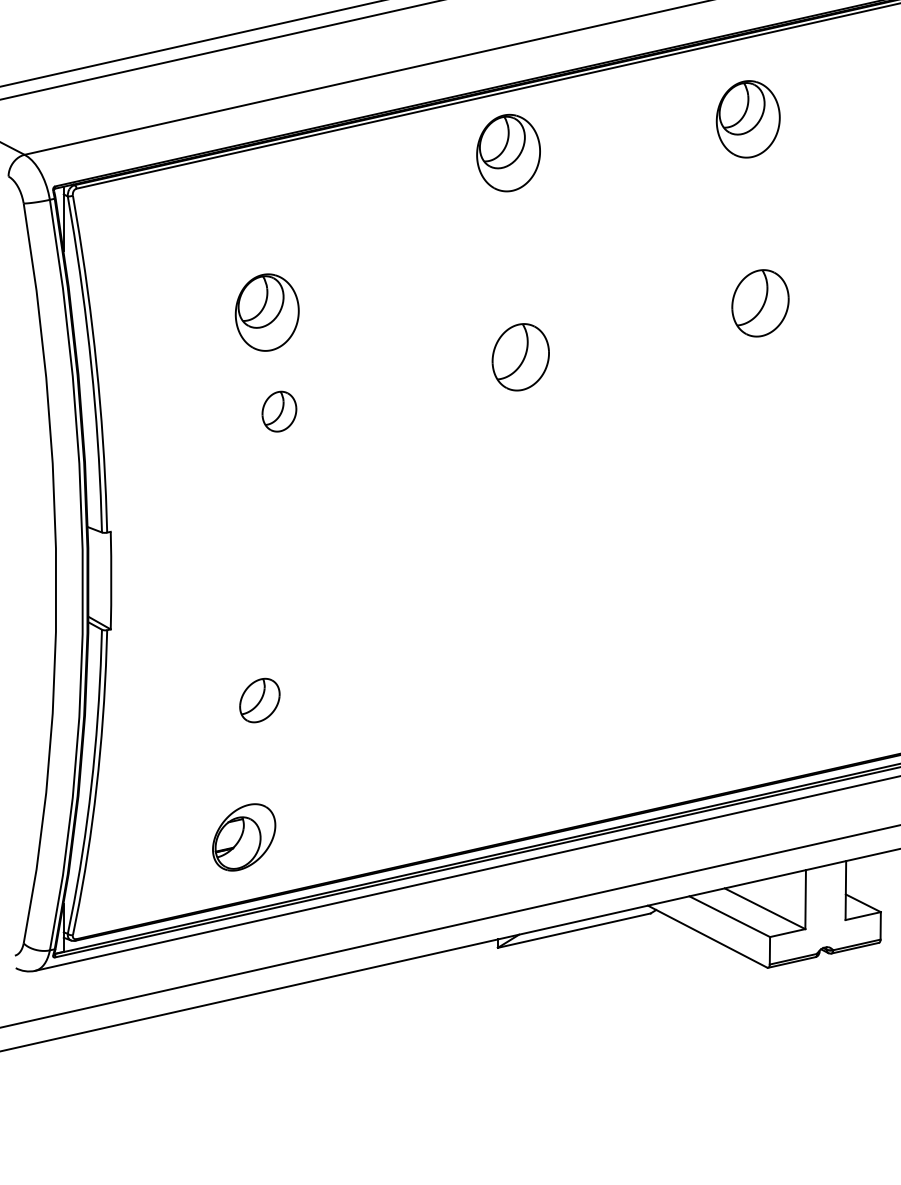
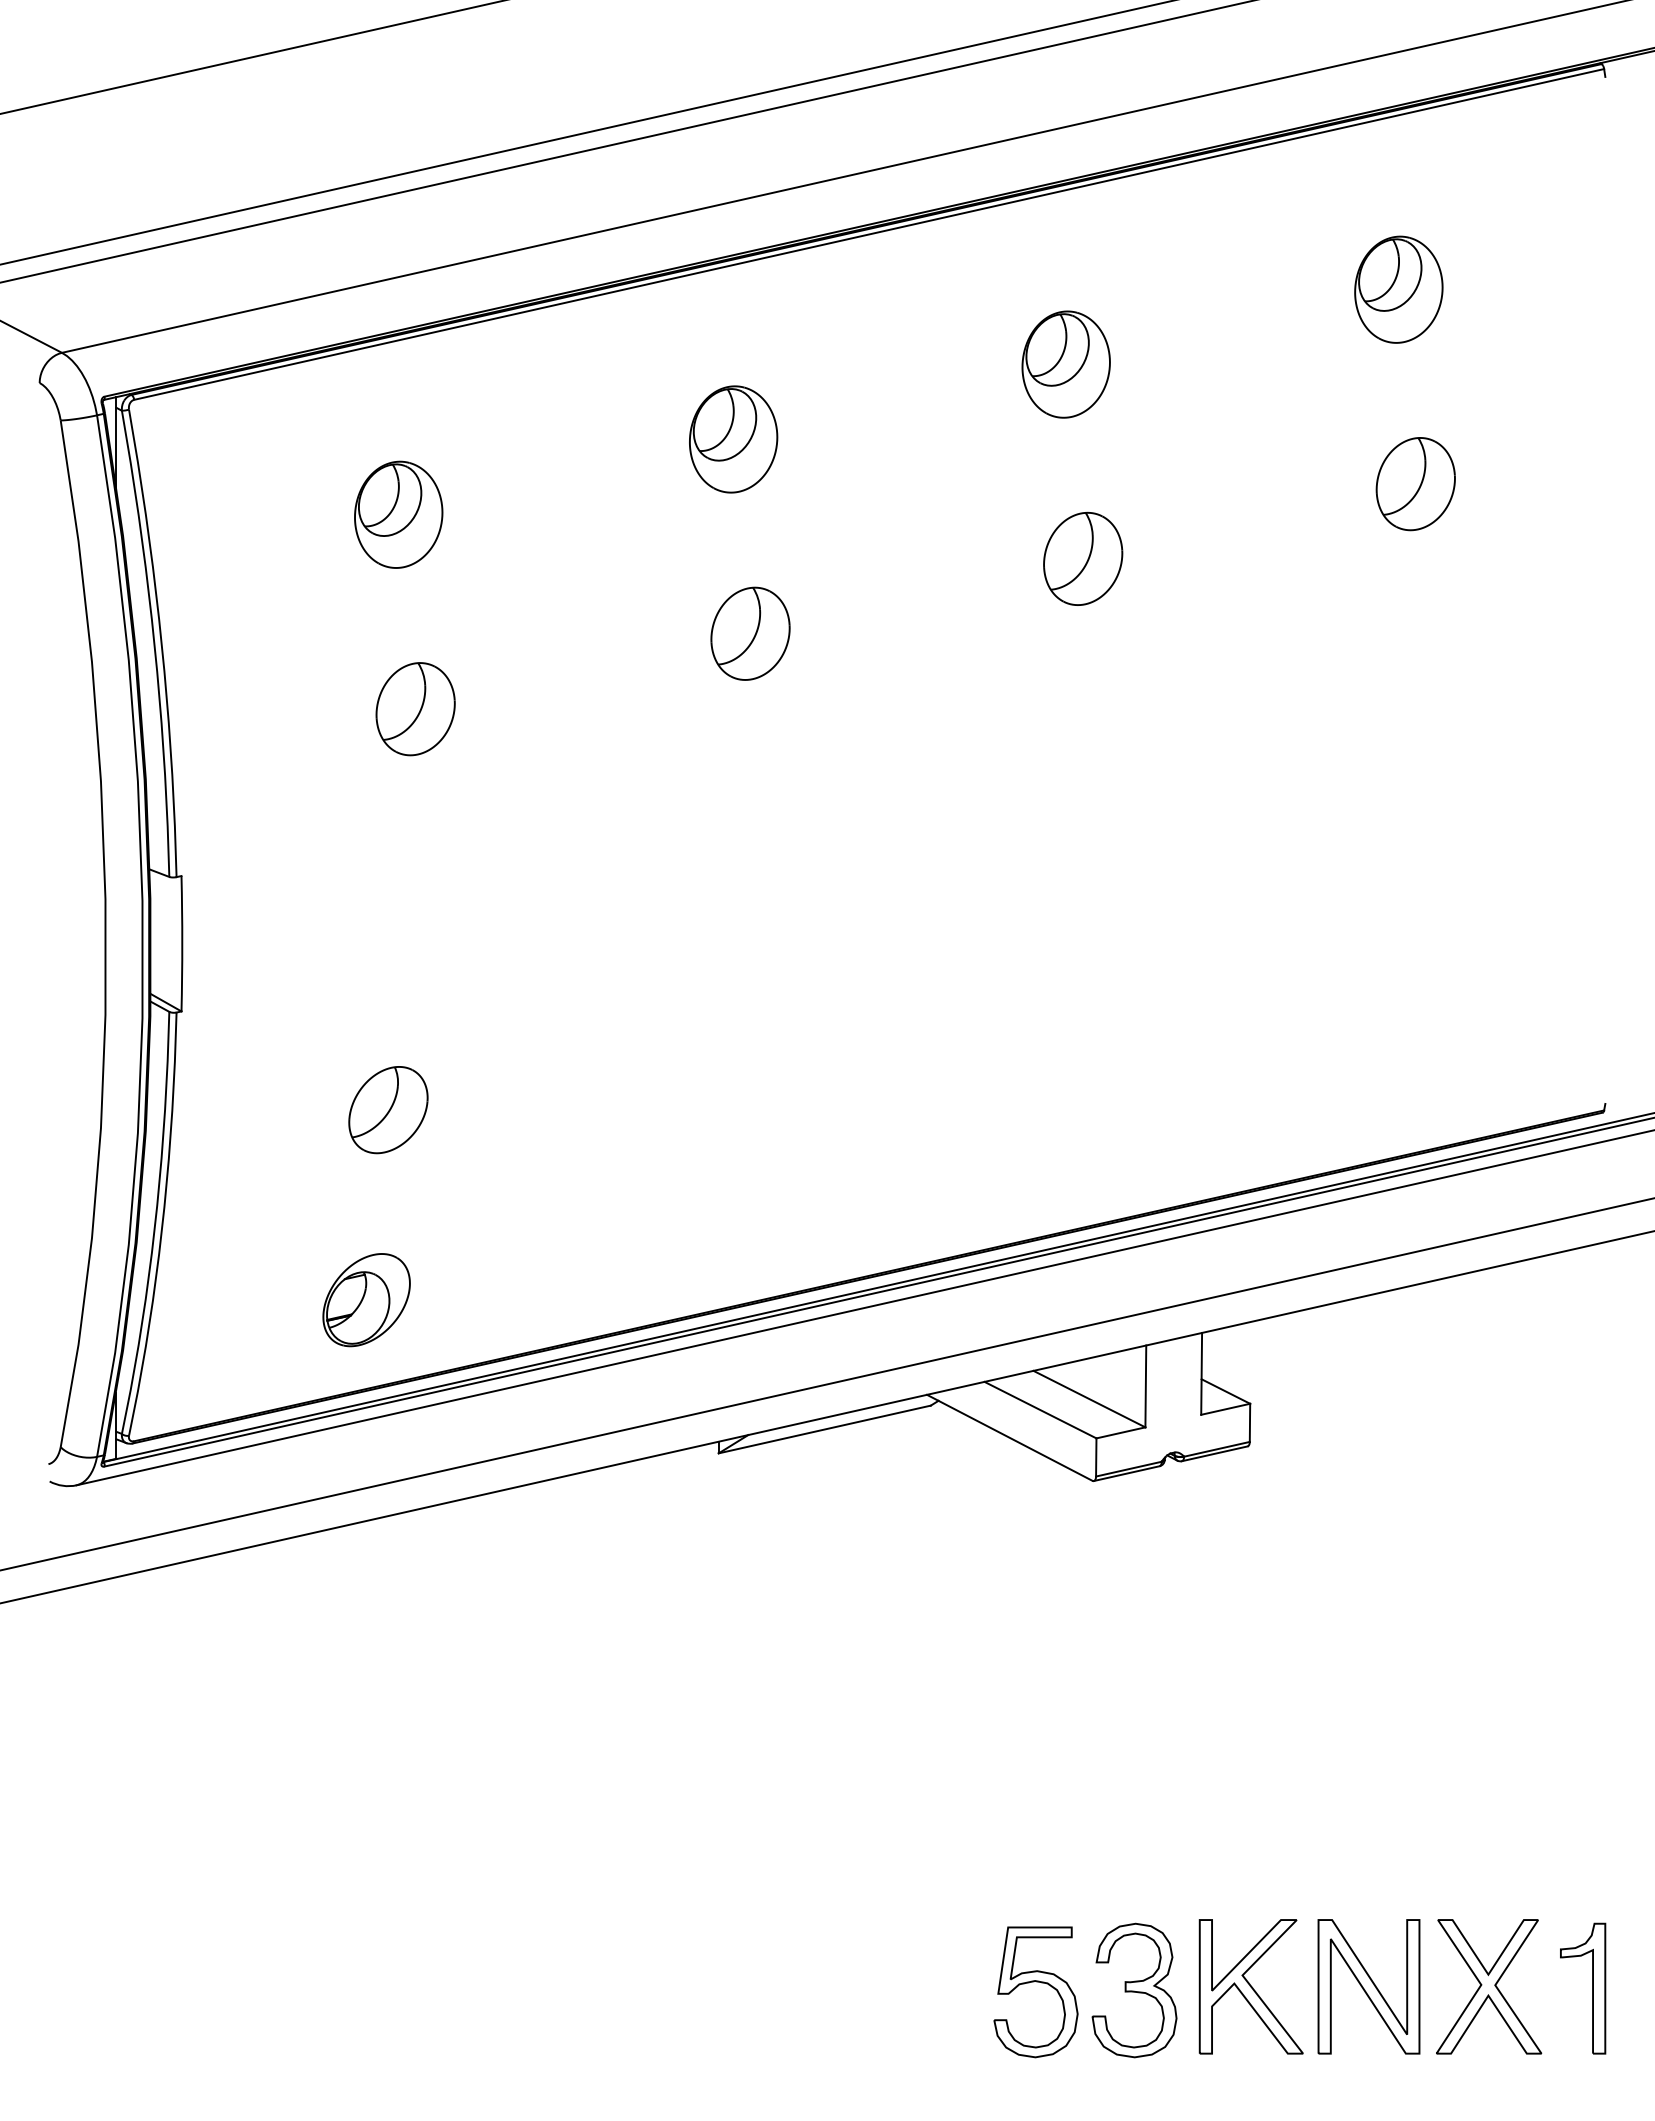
part: (747, 119) -> (1065, 364), moved
part: (508, 153) -> (733, 439), moved
part: (267, 312) -> (398, 514), moved
part: (279, 411) -> (415, 709), size x1.67
part: (259, 700) -> (388, 1110), size x1.43

